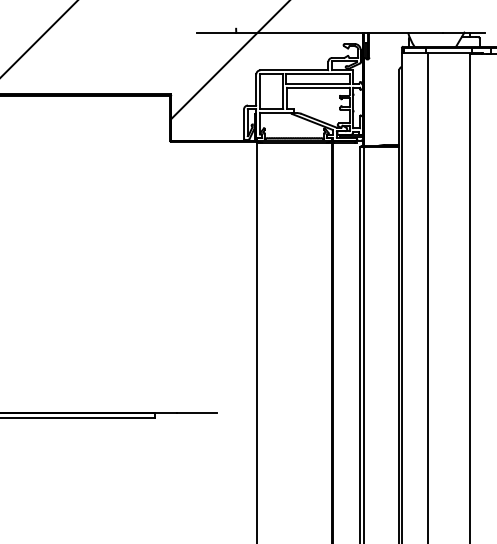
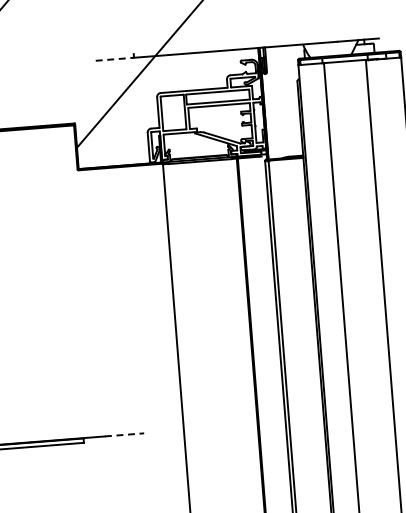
line: (216, 32) -> (114, 59), solid -> dashed
line: (196, 413) -> (124, 435), solid -> dashed

